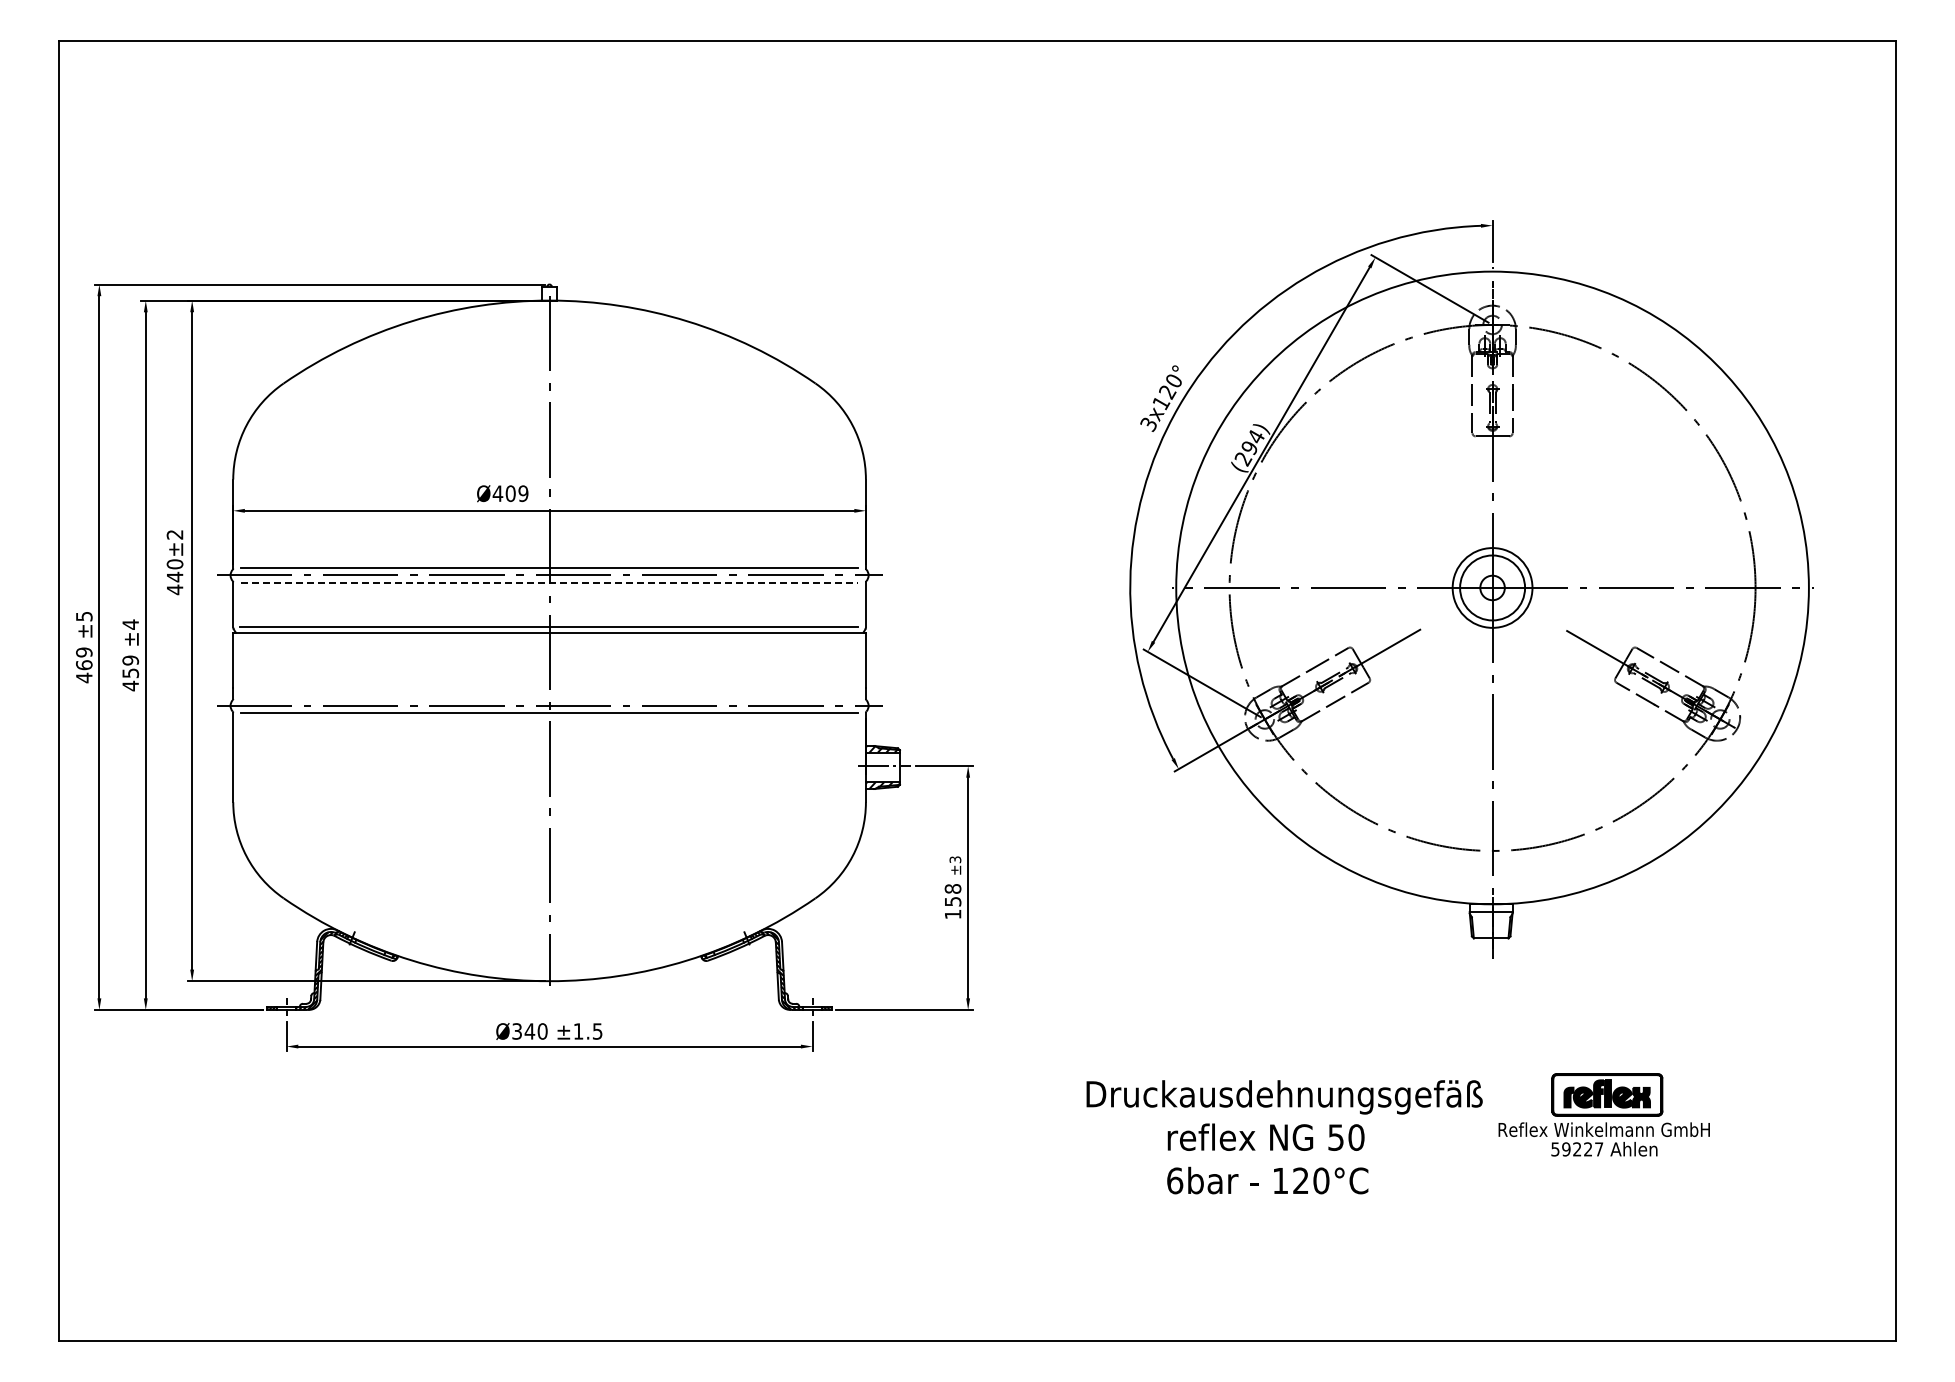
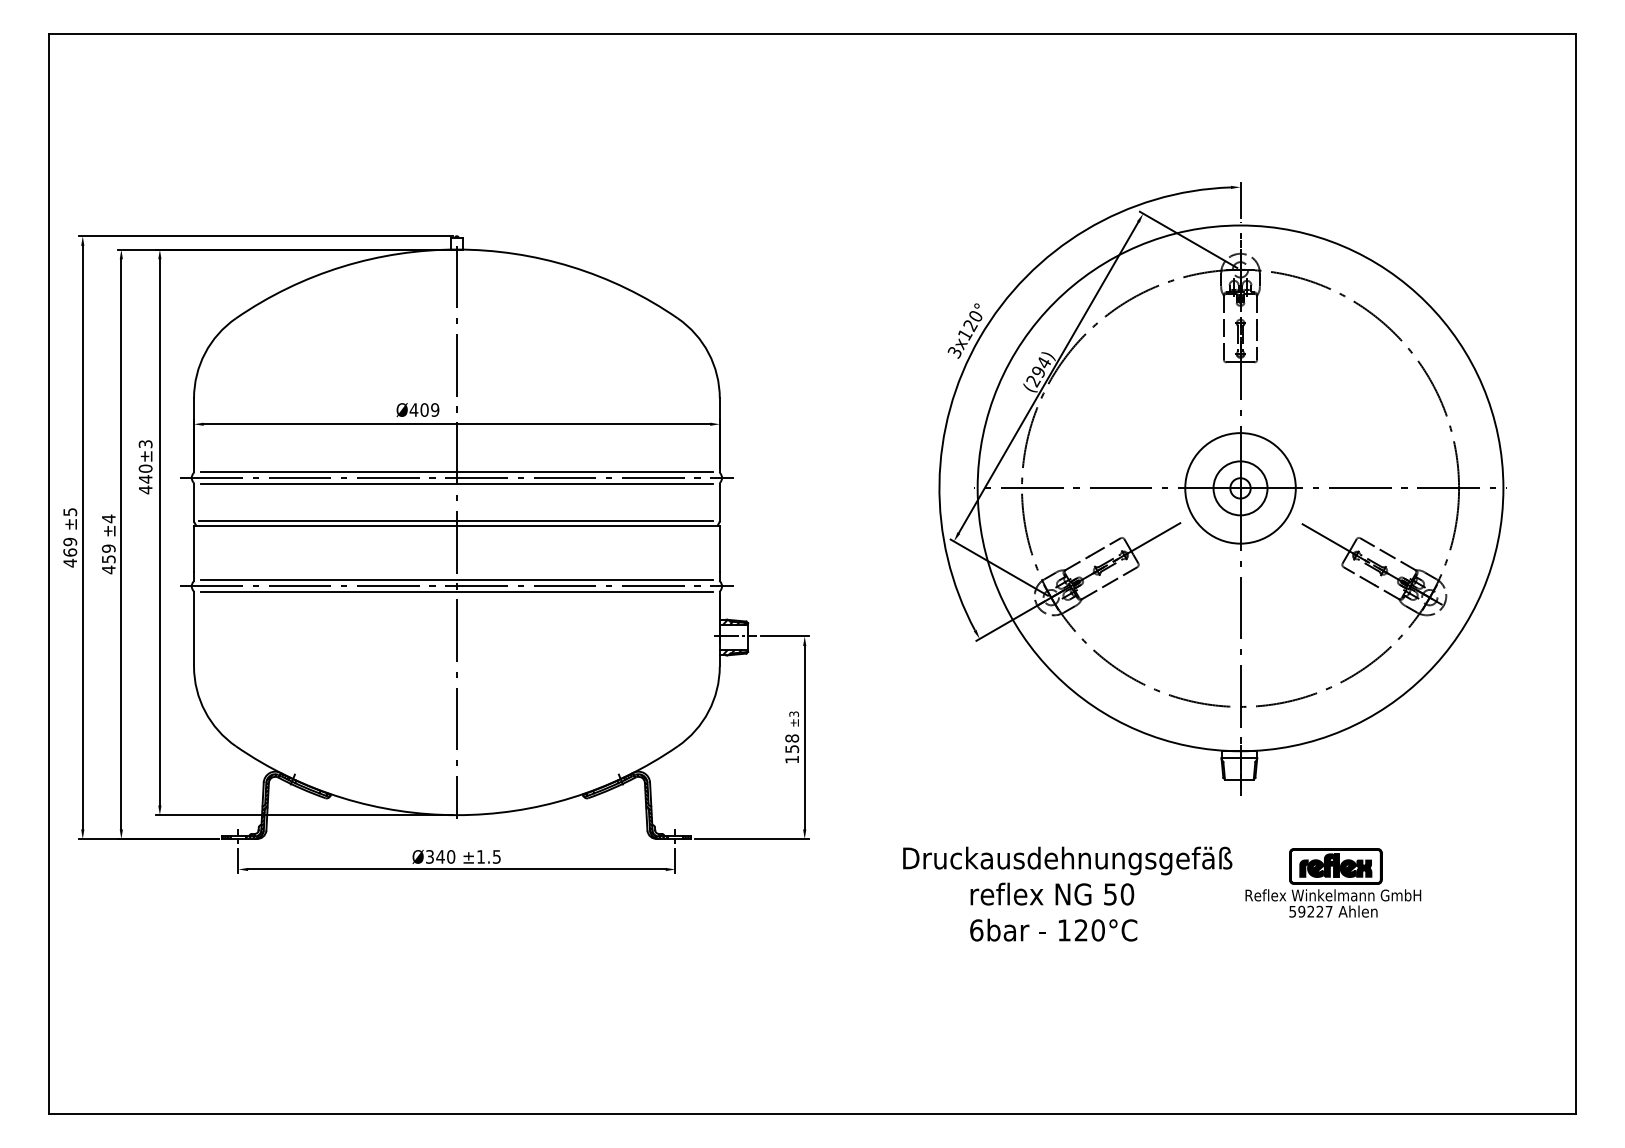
text: (175, 534) -> (146, 443), 440±2 -> 440±3
line: (550, 582) -> (457, 483), dashed -> solid
circle: (1492, 587) -> (1240, 487), size x1.67
line: (549, 698) -> (456, 580), added
part: (1603, 1114) -> (1332, 882), moved
text: (1284, 1137) -> (1067, 894), moved

